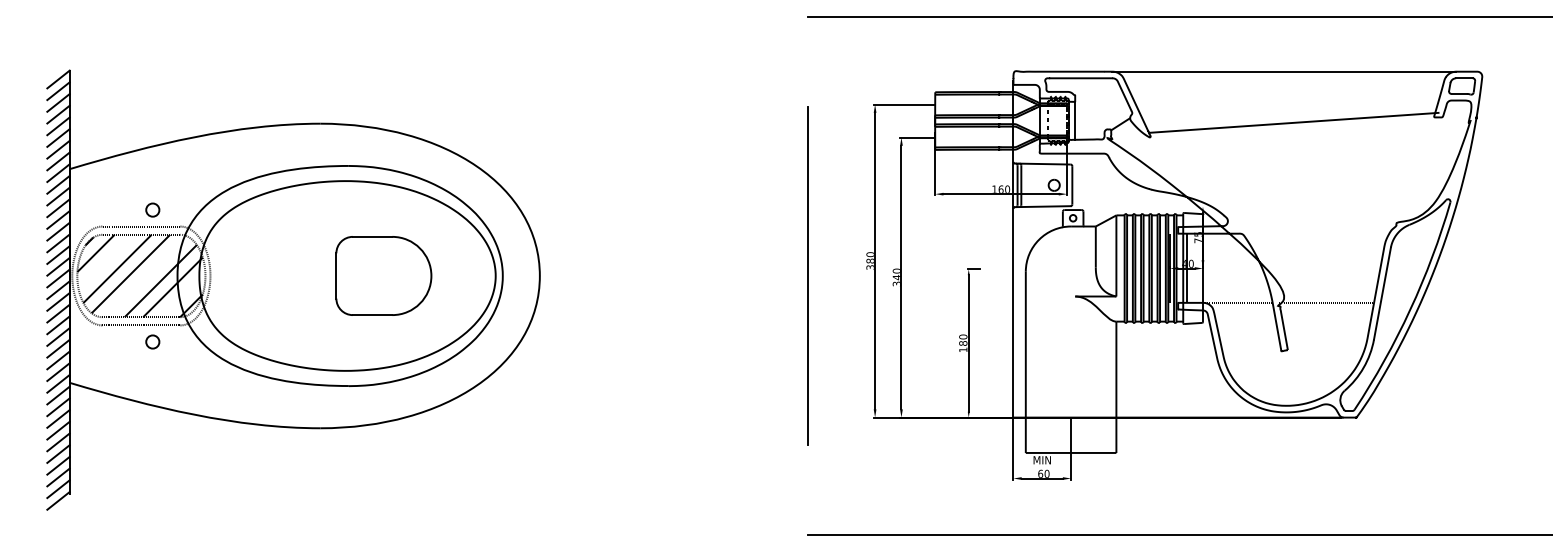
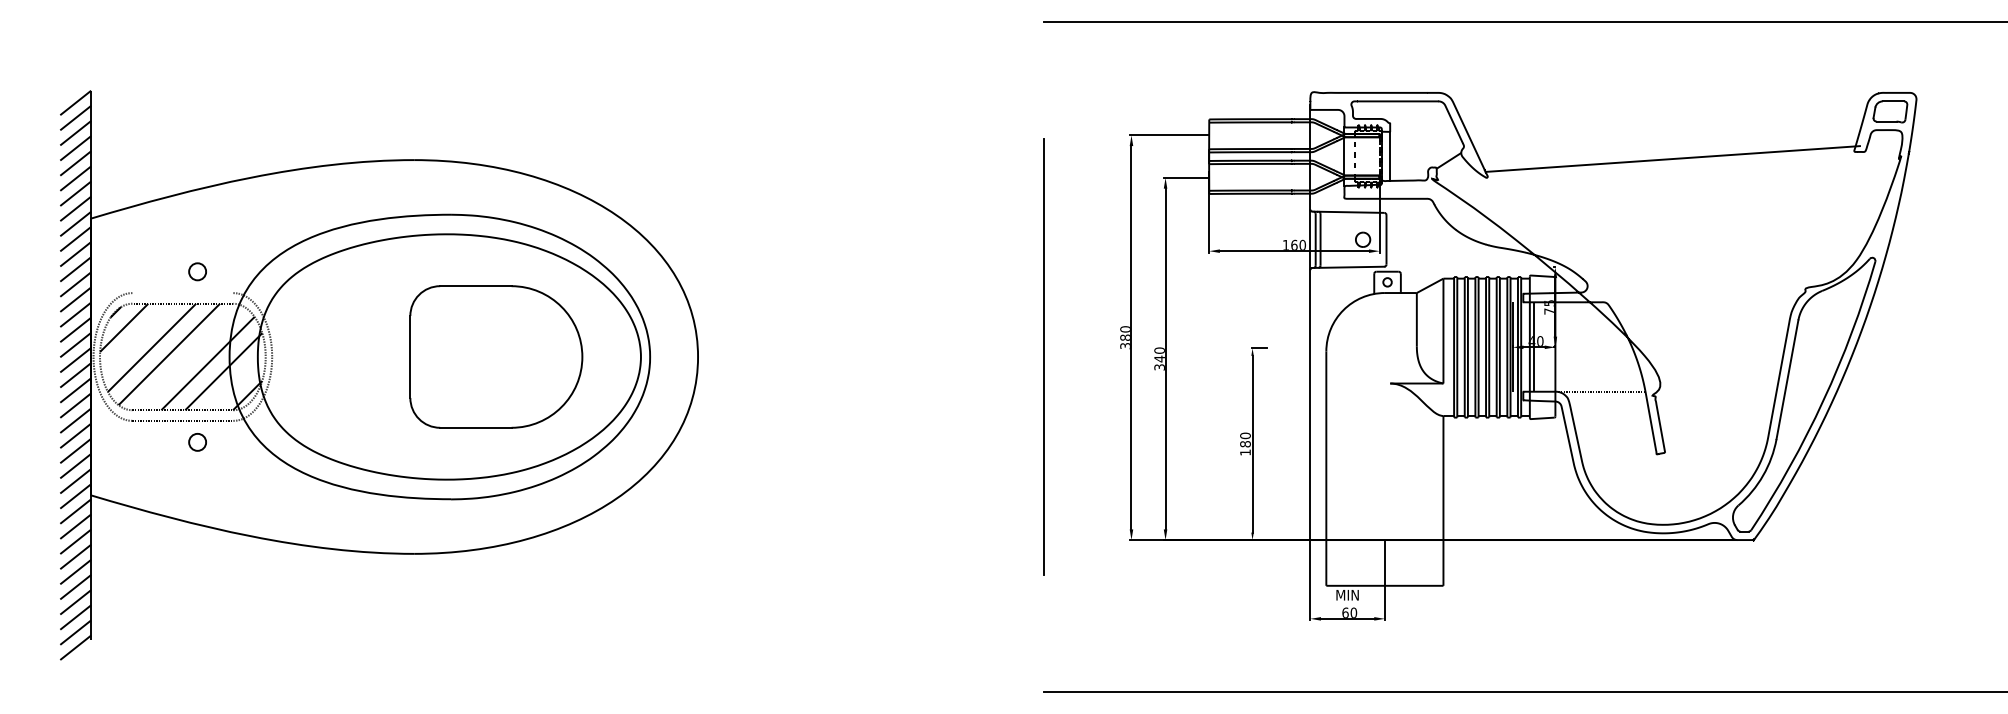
line: (1283, 71) -> (1659, 92), removed
line: (141, 226) -> (183, 293), removed
part: (383, 275) -> (495, 356), size x1.4
line: (1326, 302) -> (1715, 391), removed

